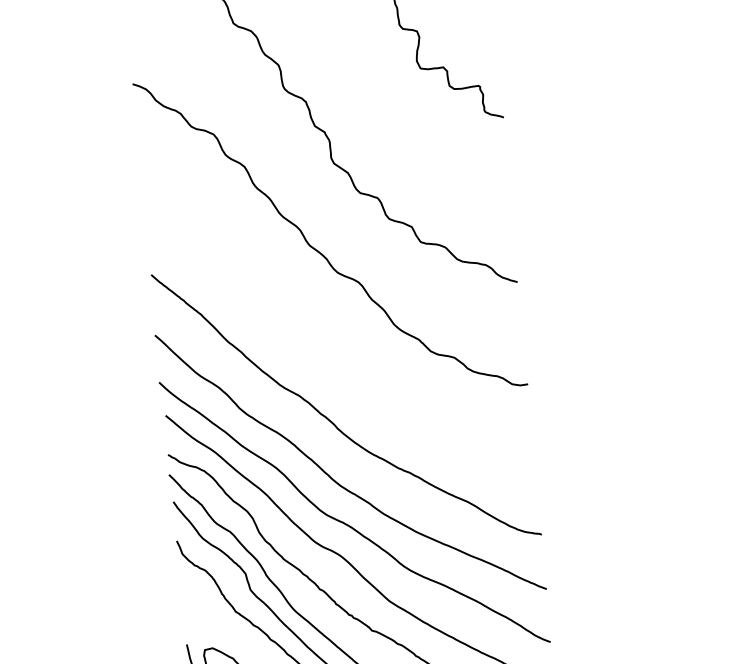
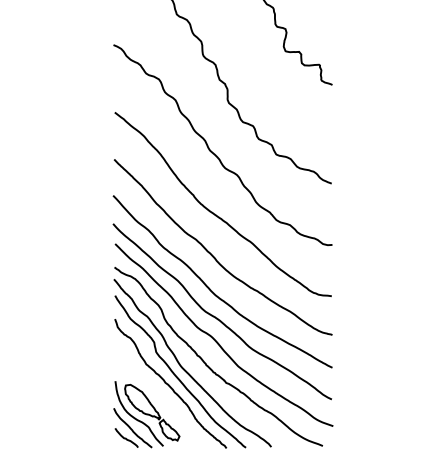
curve: (330, 351) -> (216, 214), added

